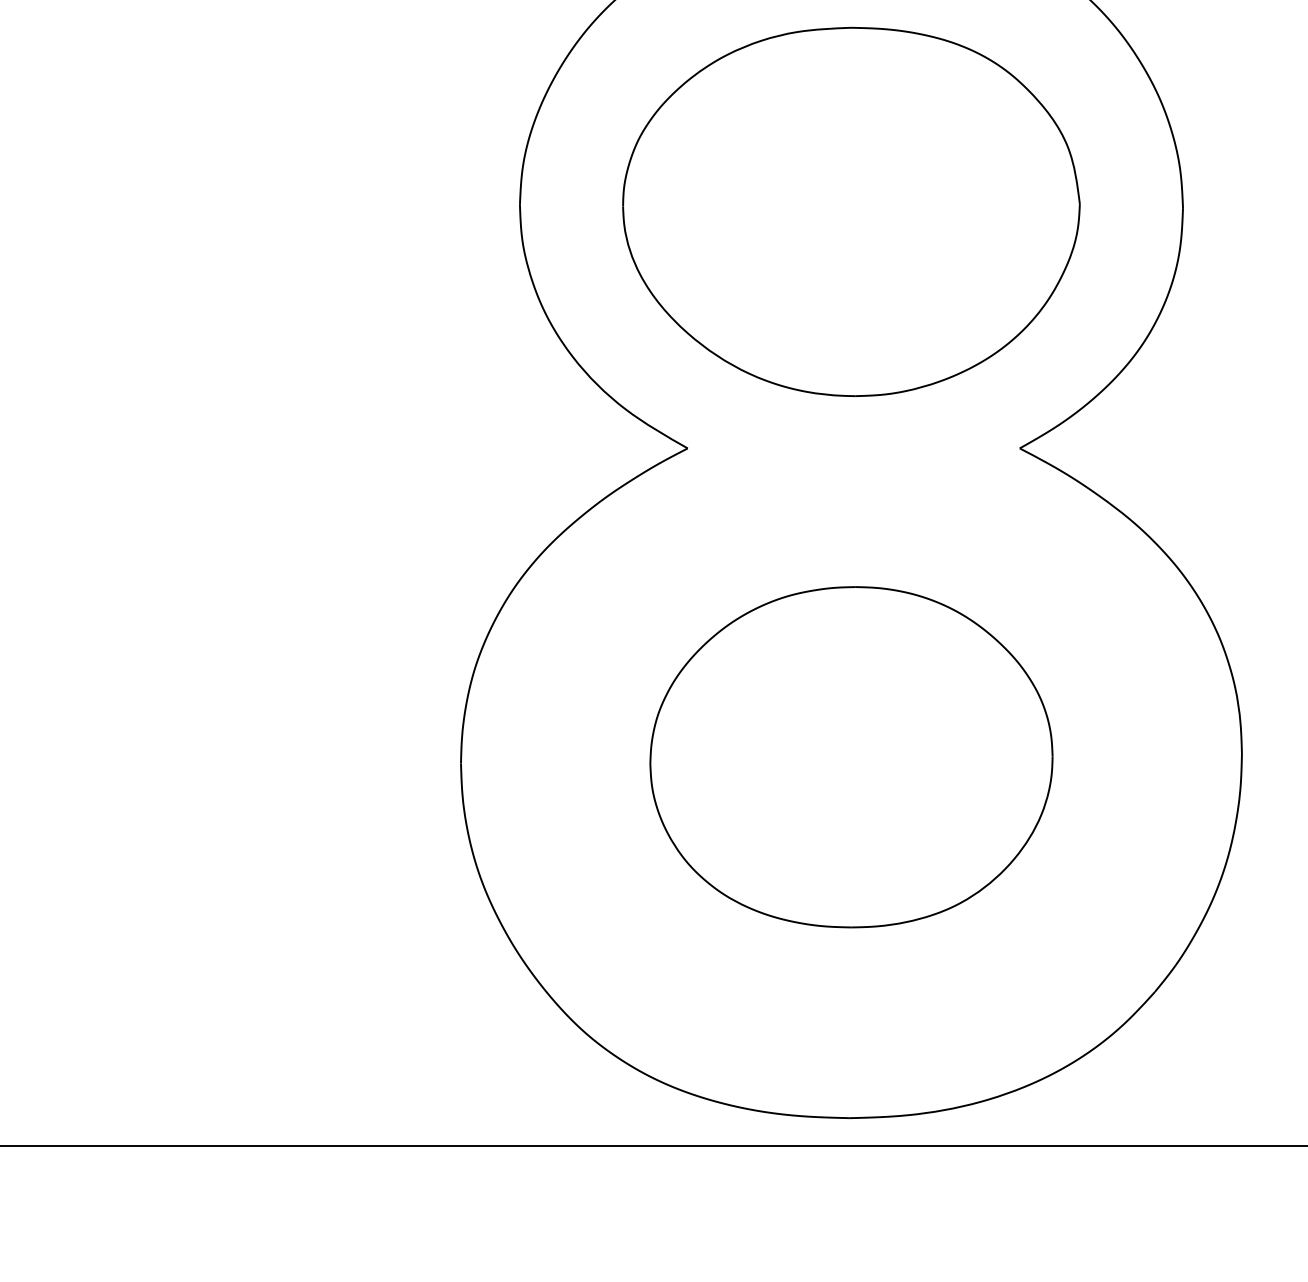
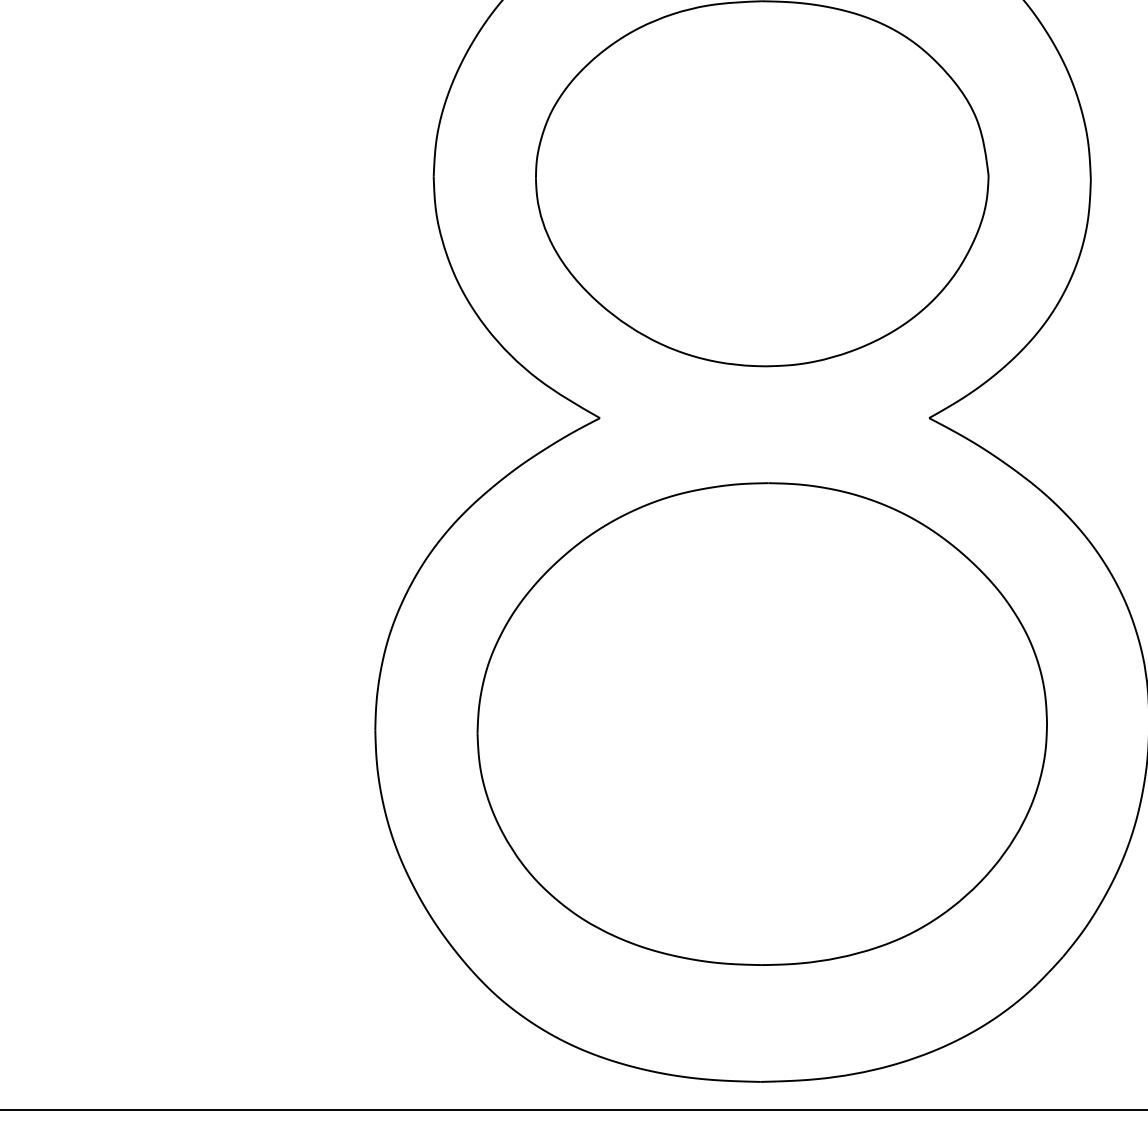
part: (851, 757) -> (762, 724), size x1.43

